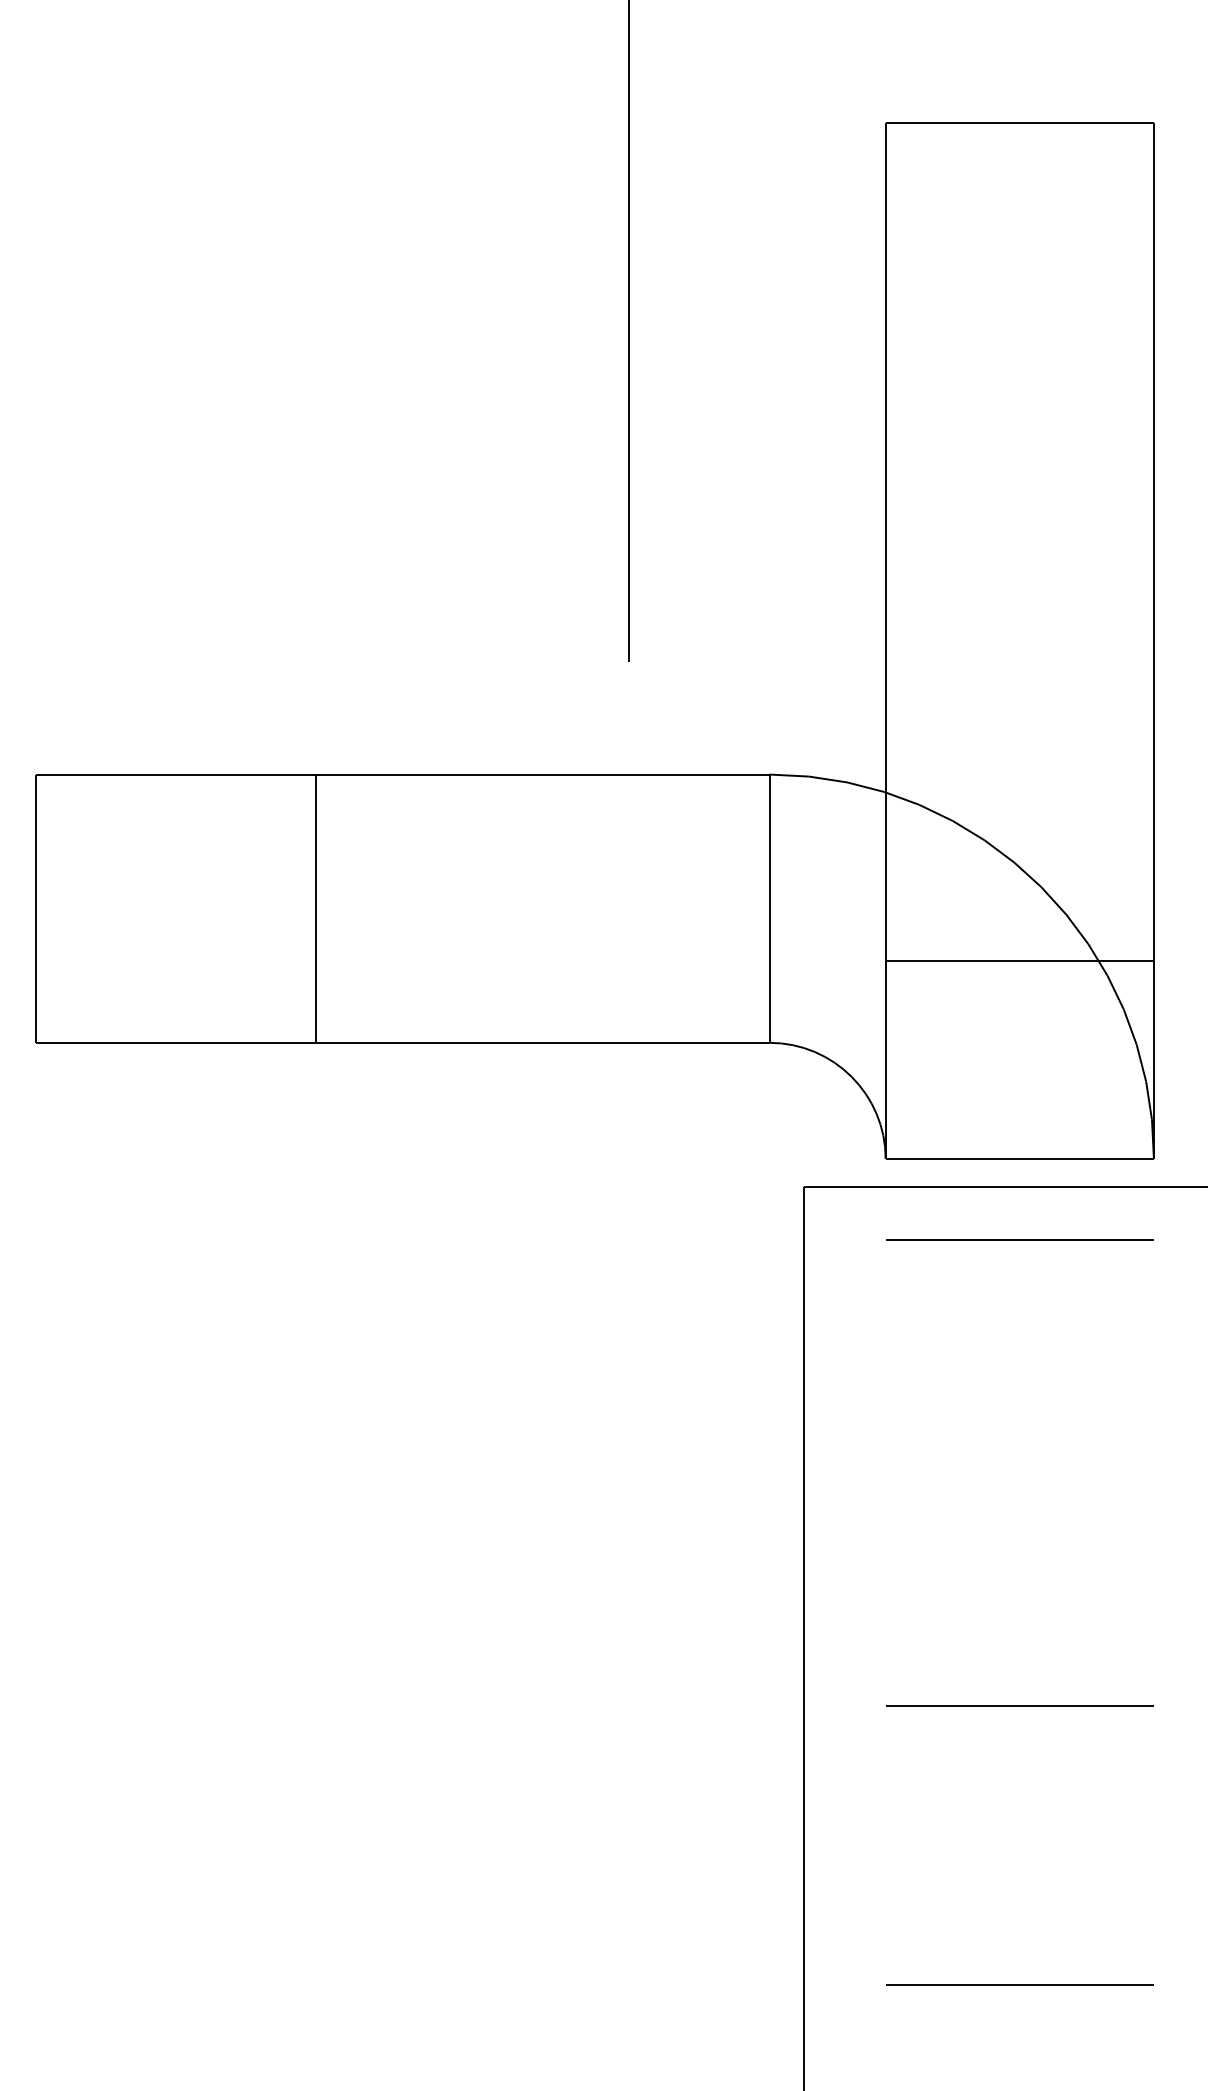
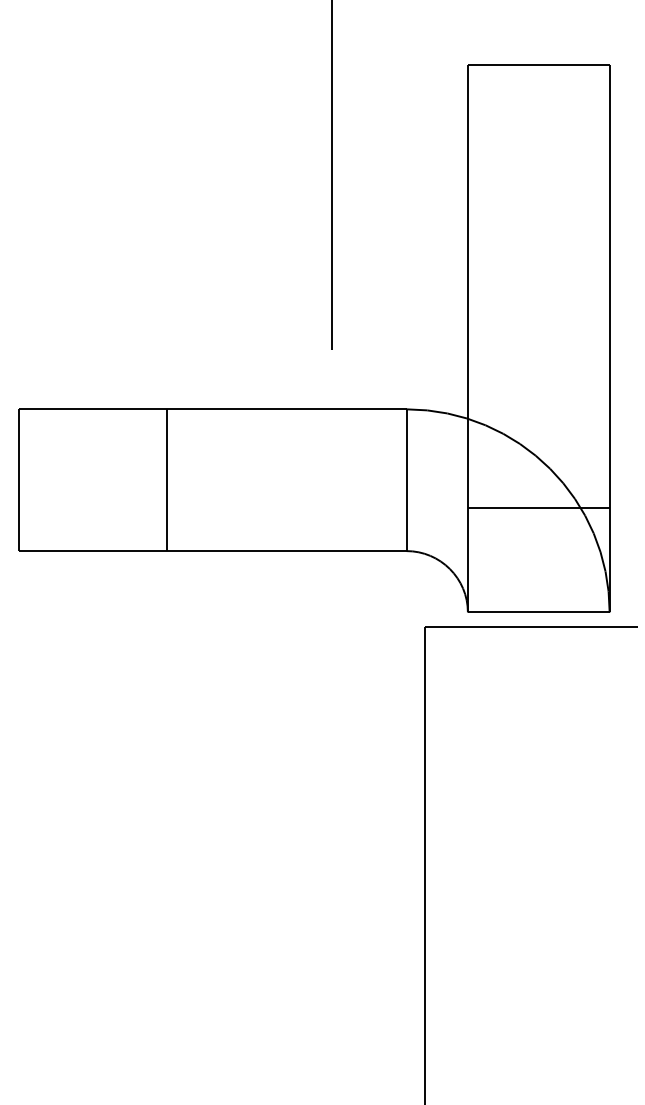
line: (1019, 1238) -> (538, 654), removed
line: (1019, 1705) -> (538, 901), removed
line: (1019, 1986) -> (538, 1049), removed

